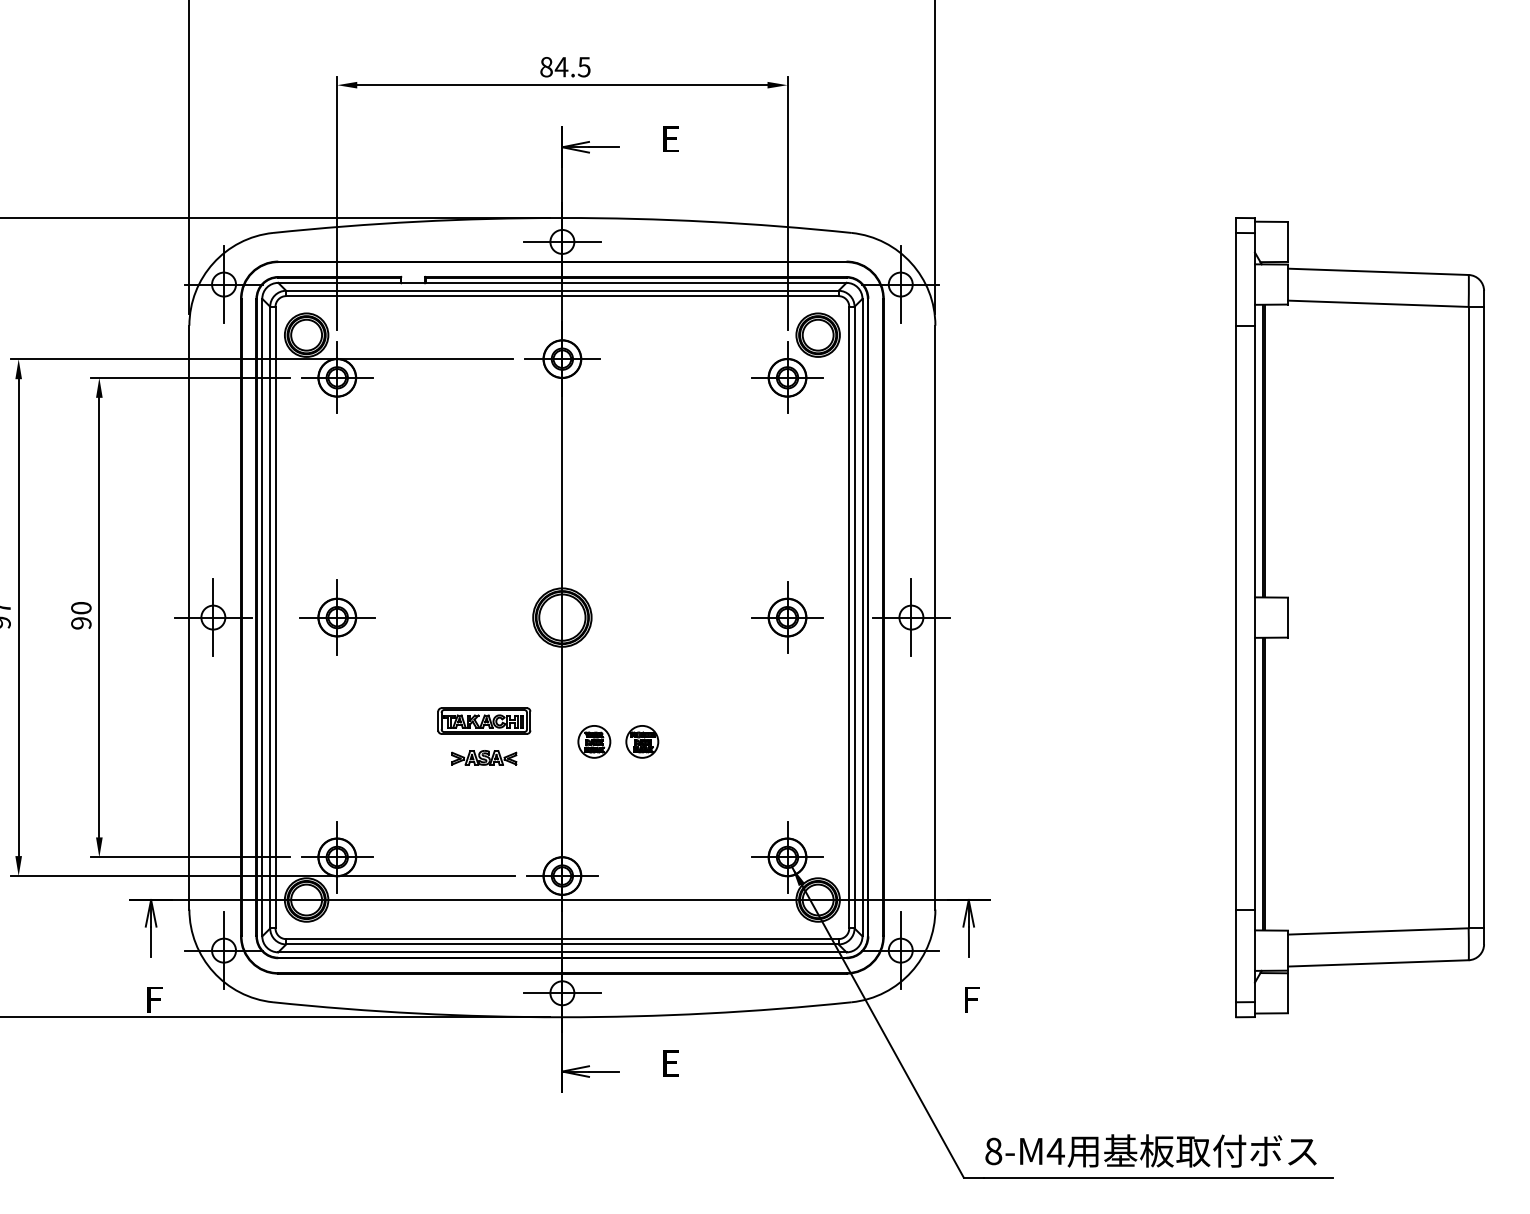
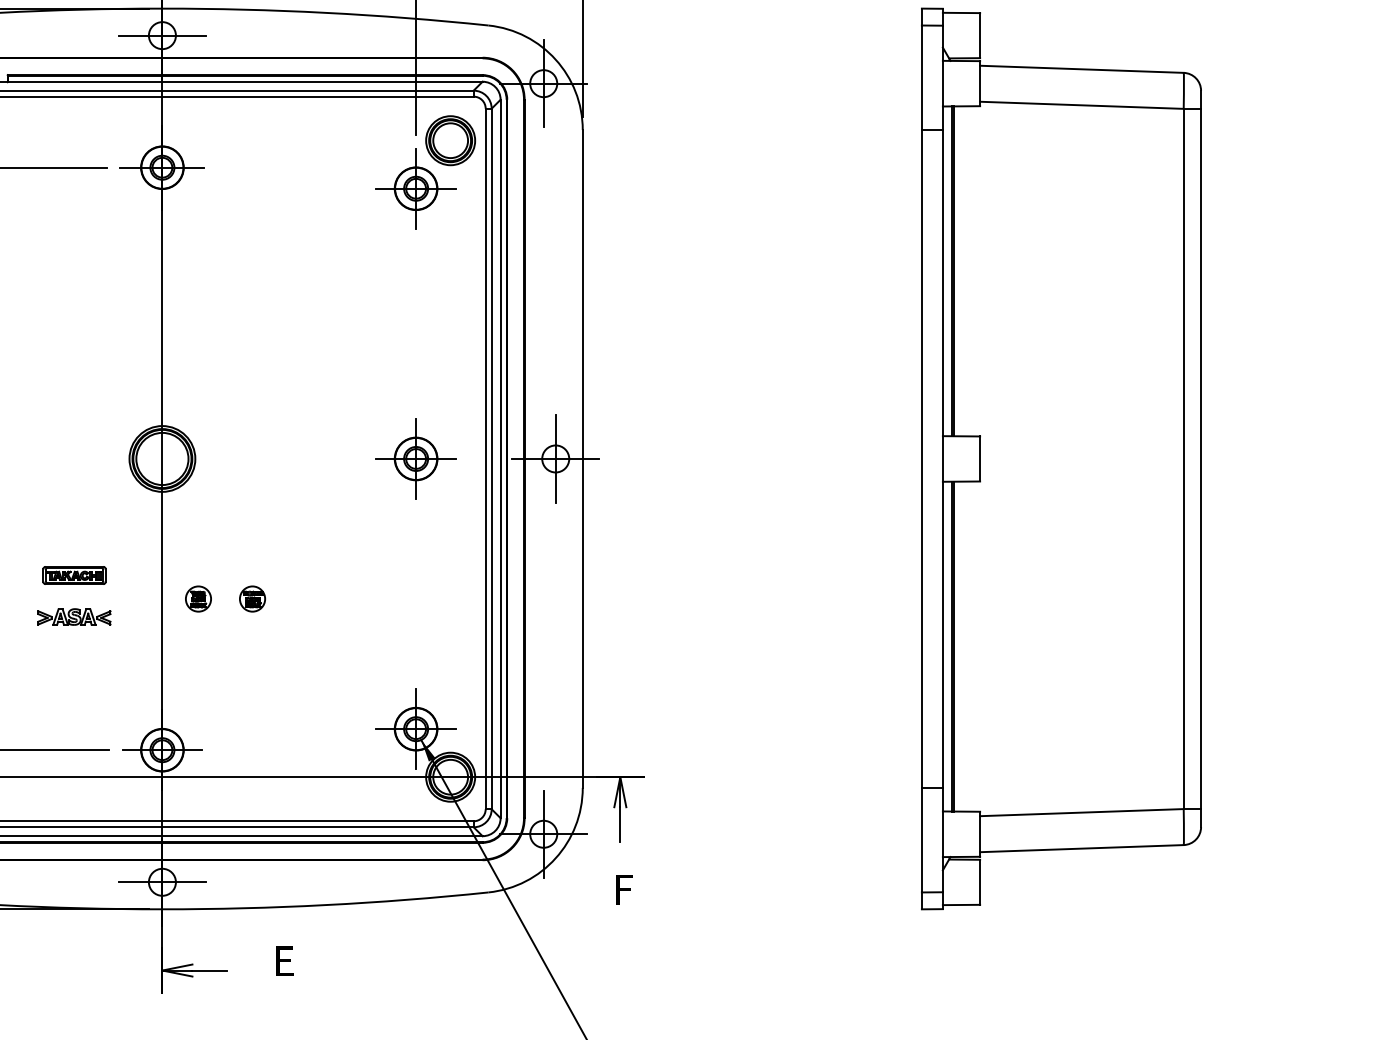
part: (484, 720) -> (74, 574), size x0.6
part: (594, 741) -> (198, 598), size x0.7
part: (642, 741) -> (252, 598), size x0.7

